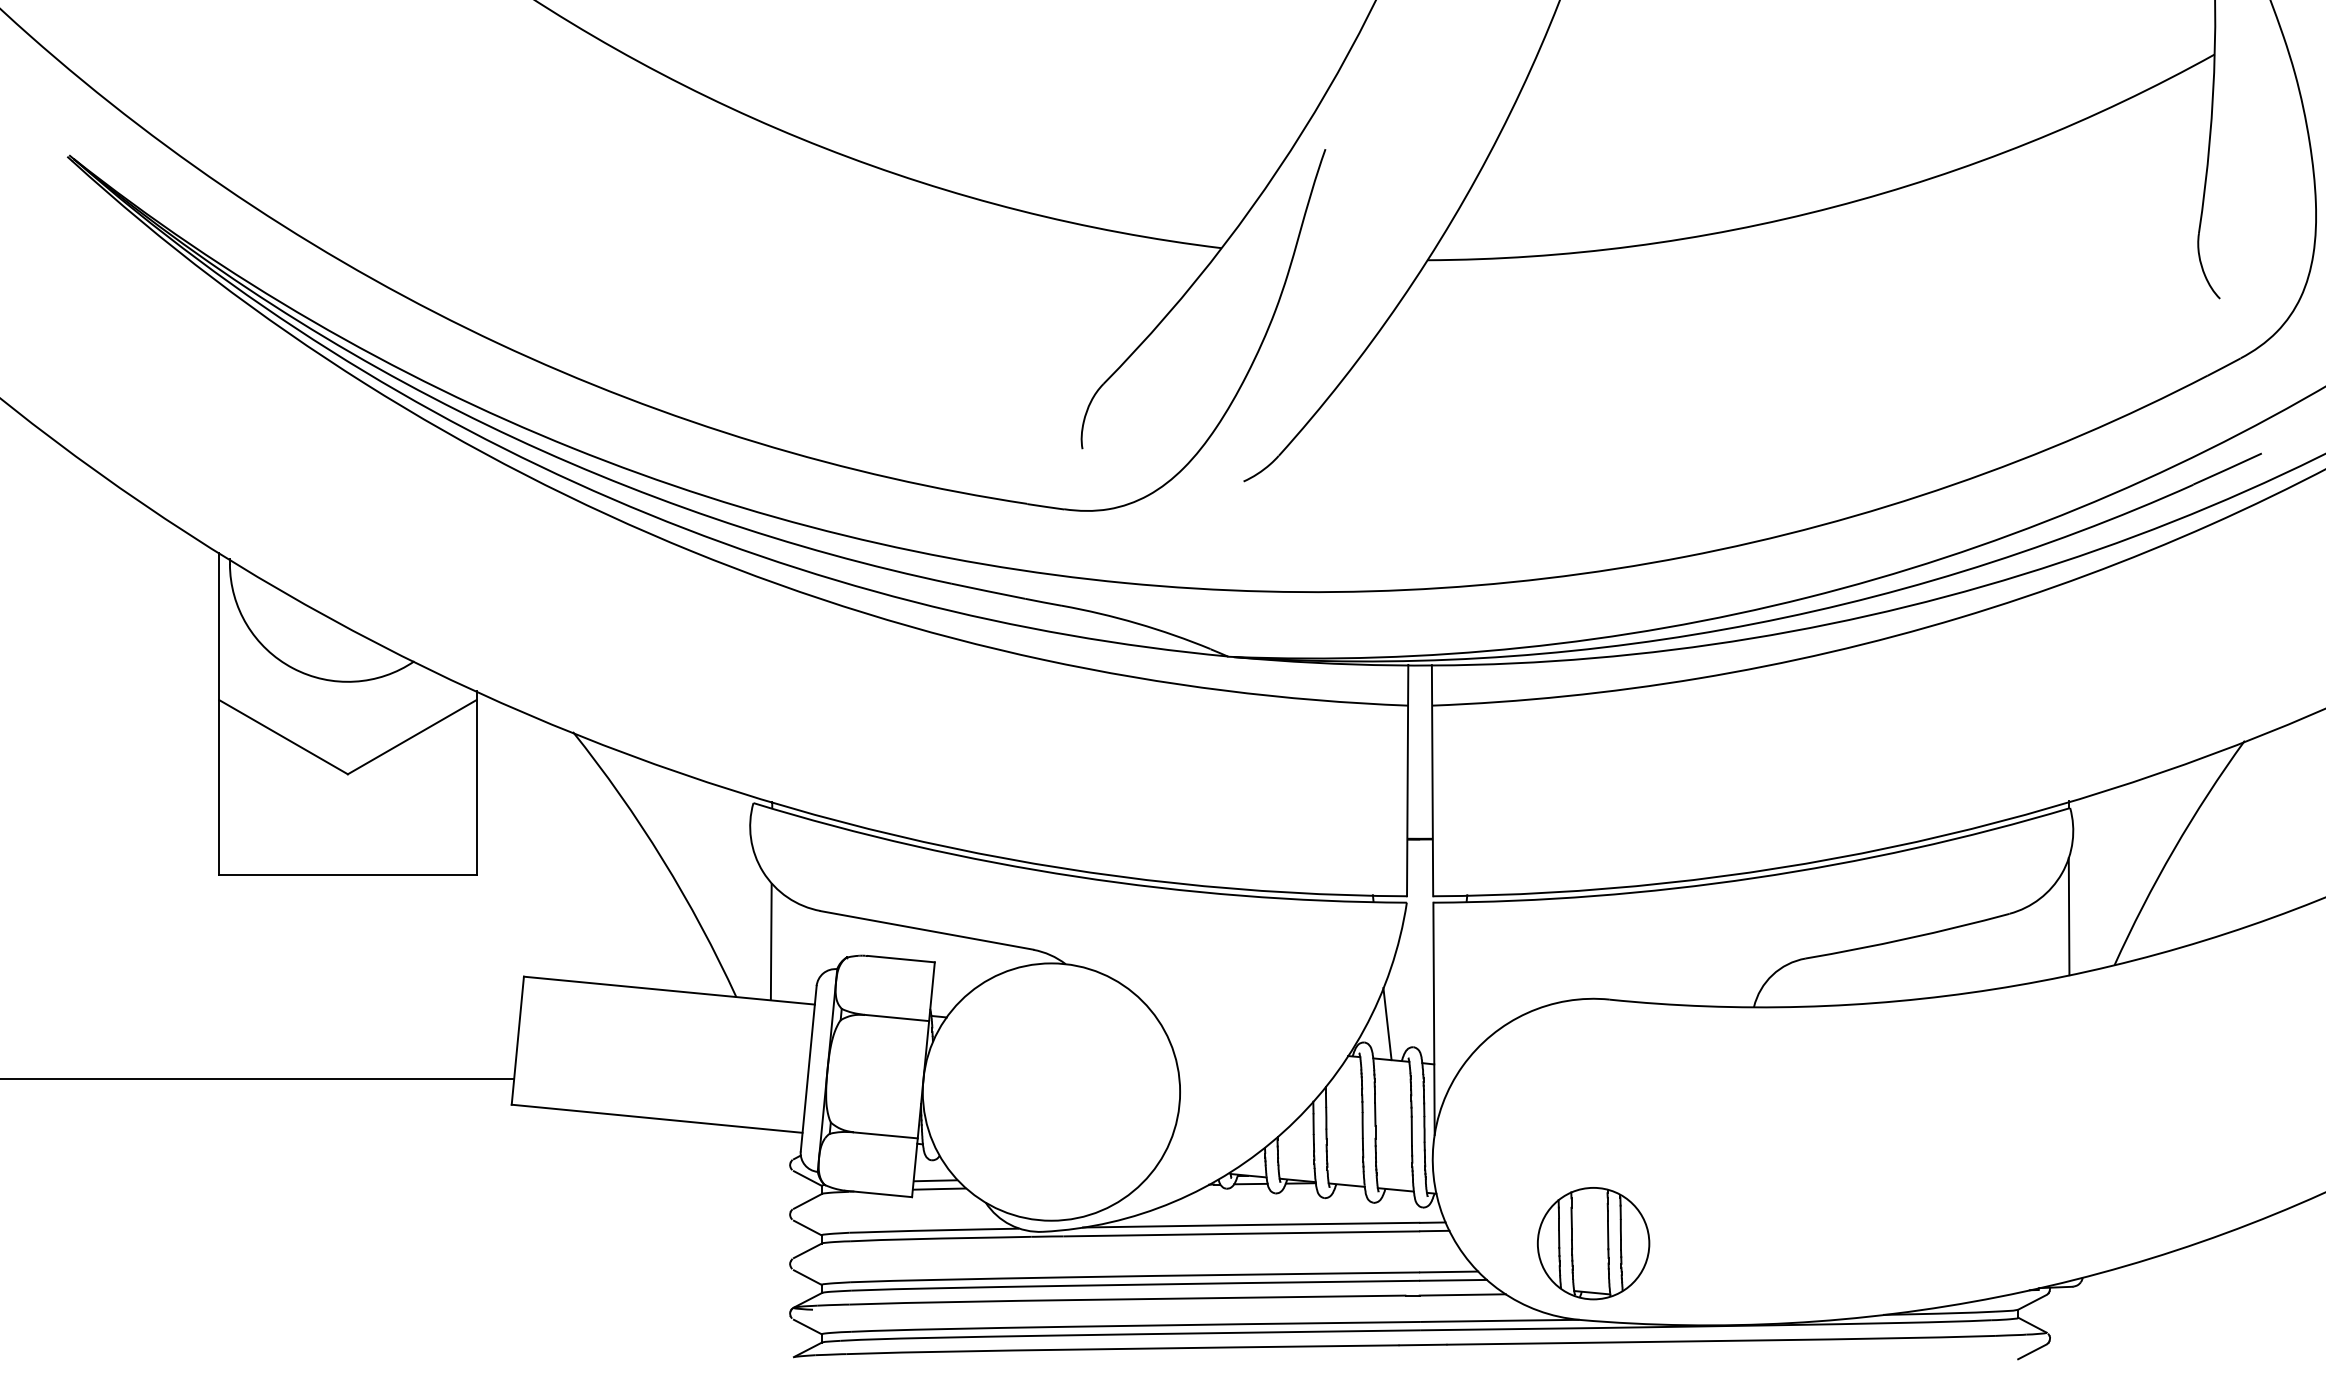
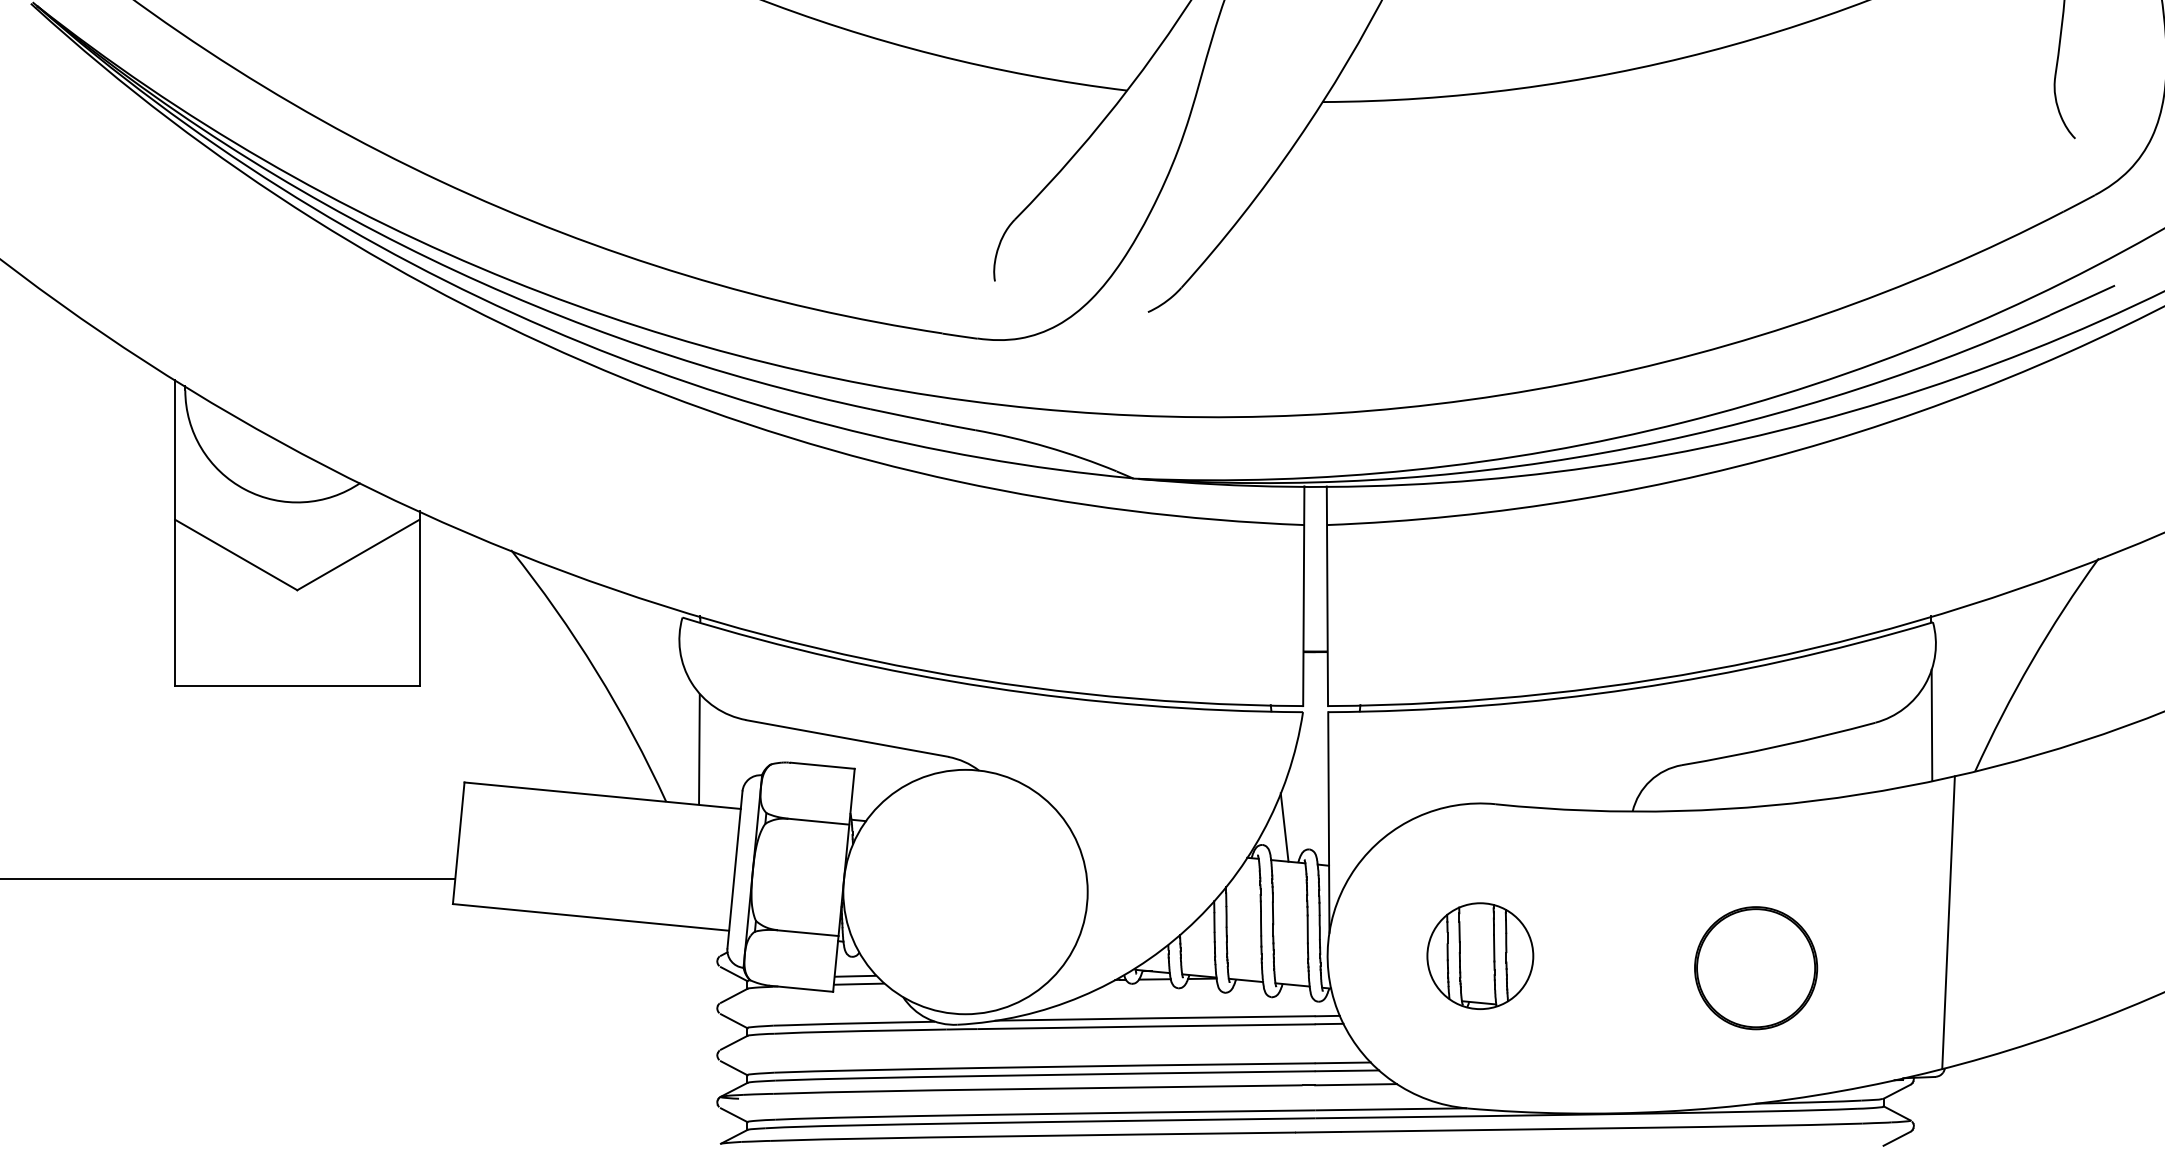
line: (2086, 1124) -> (1948, 922), added
part: (1883, 1172) -> (1755, 968), added
part: (1593, 1243) -> (1480, 956), moved

